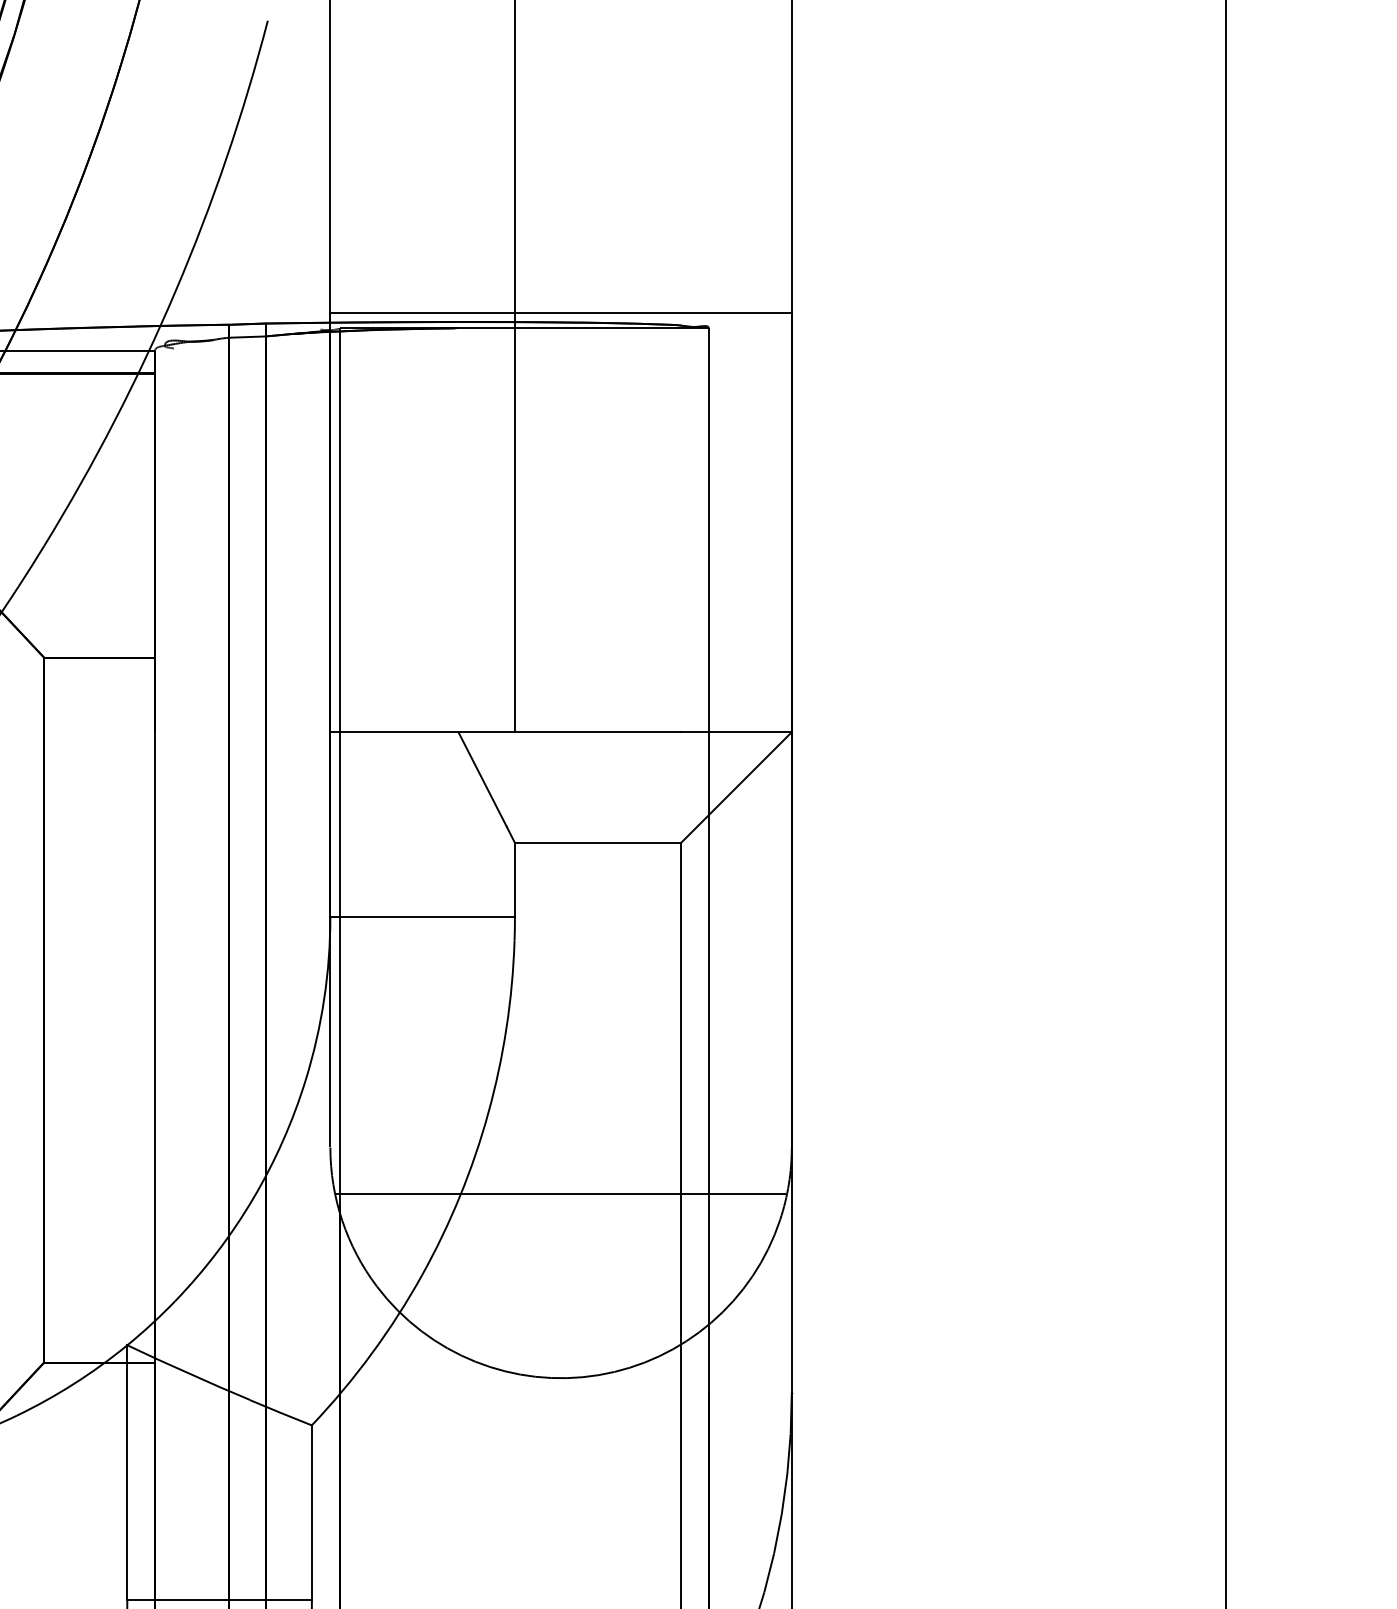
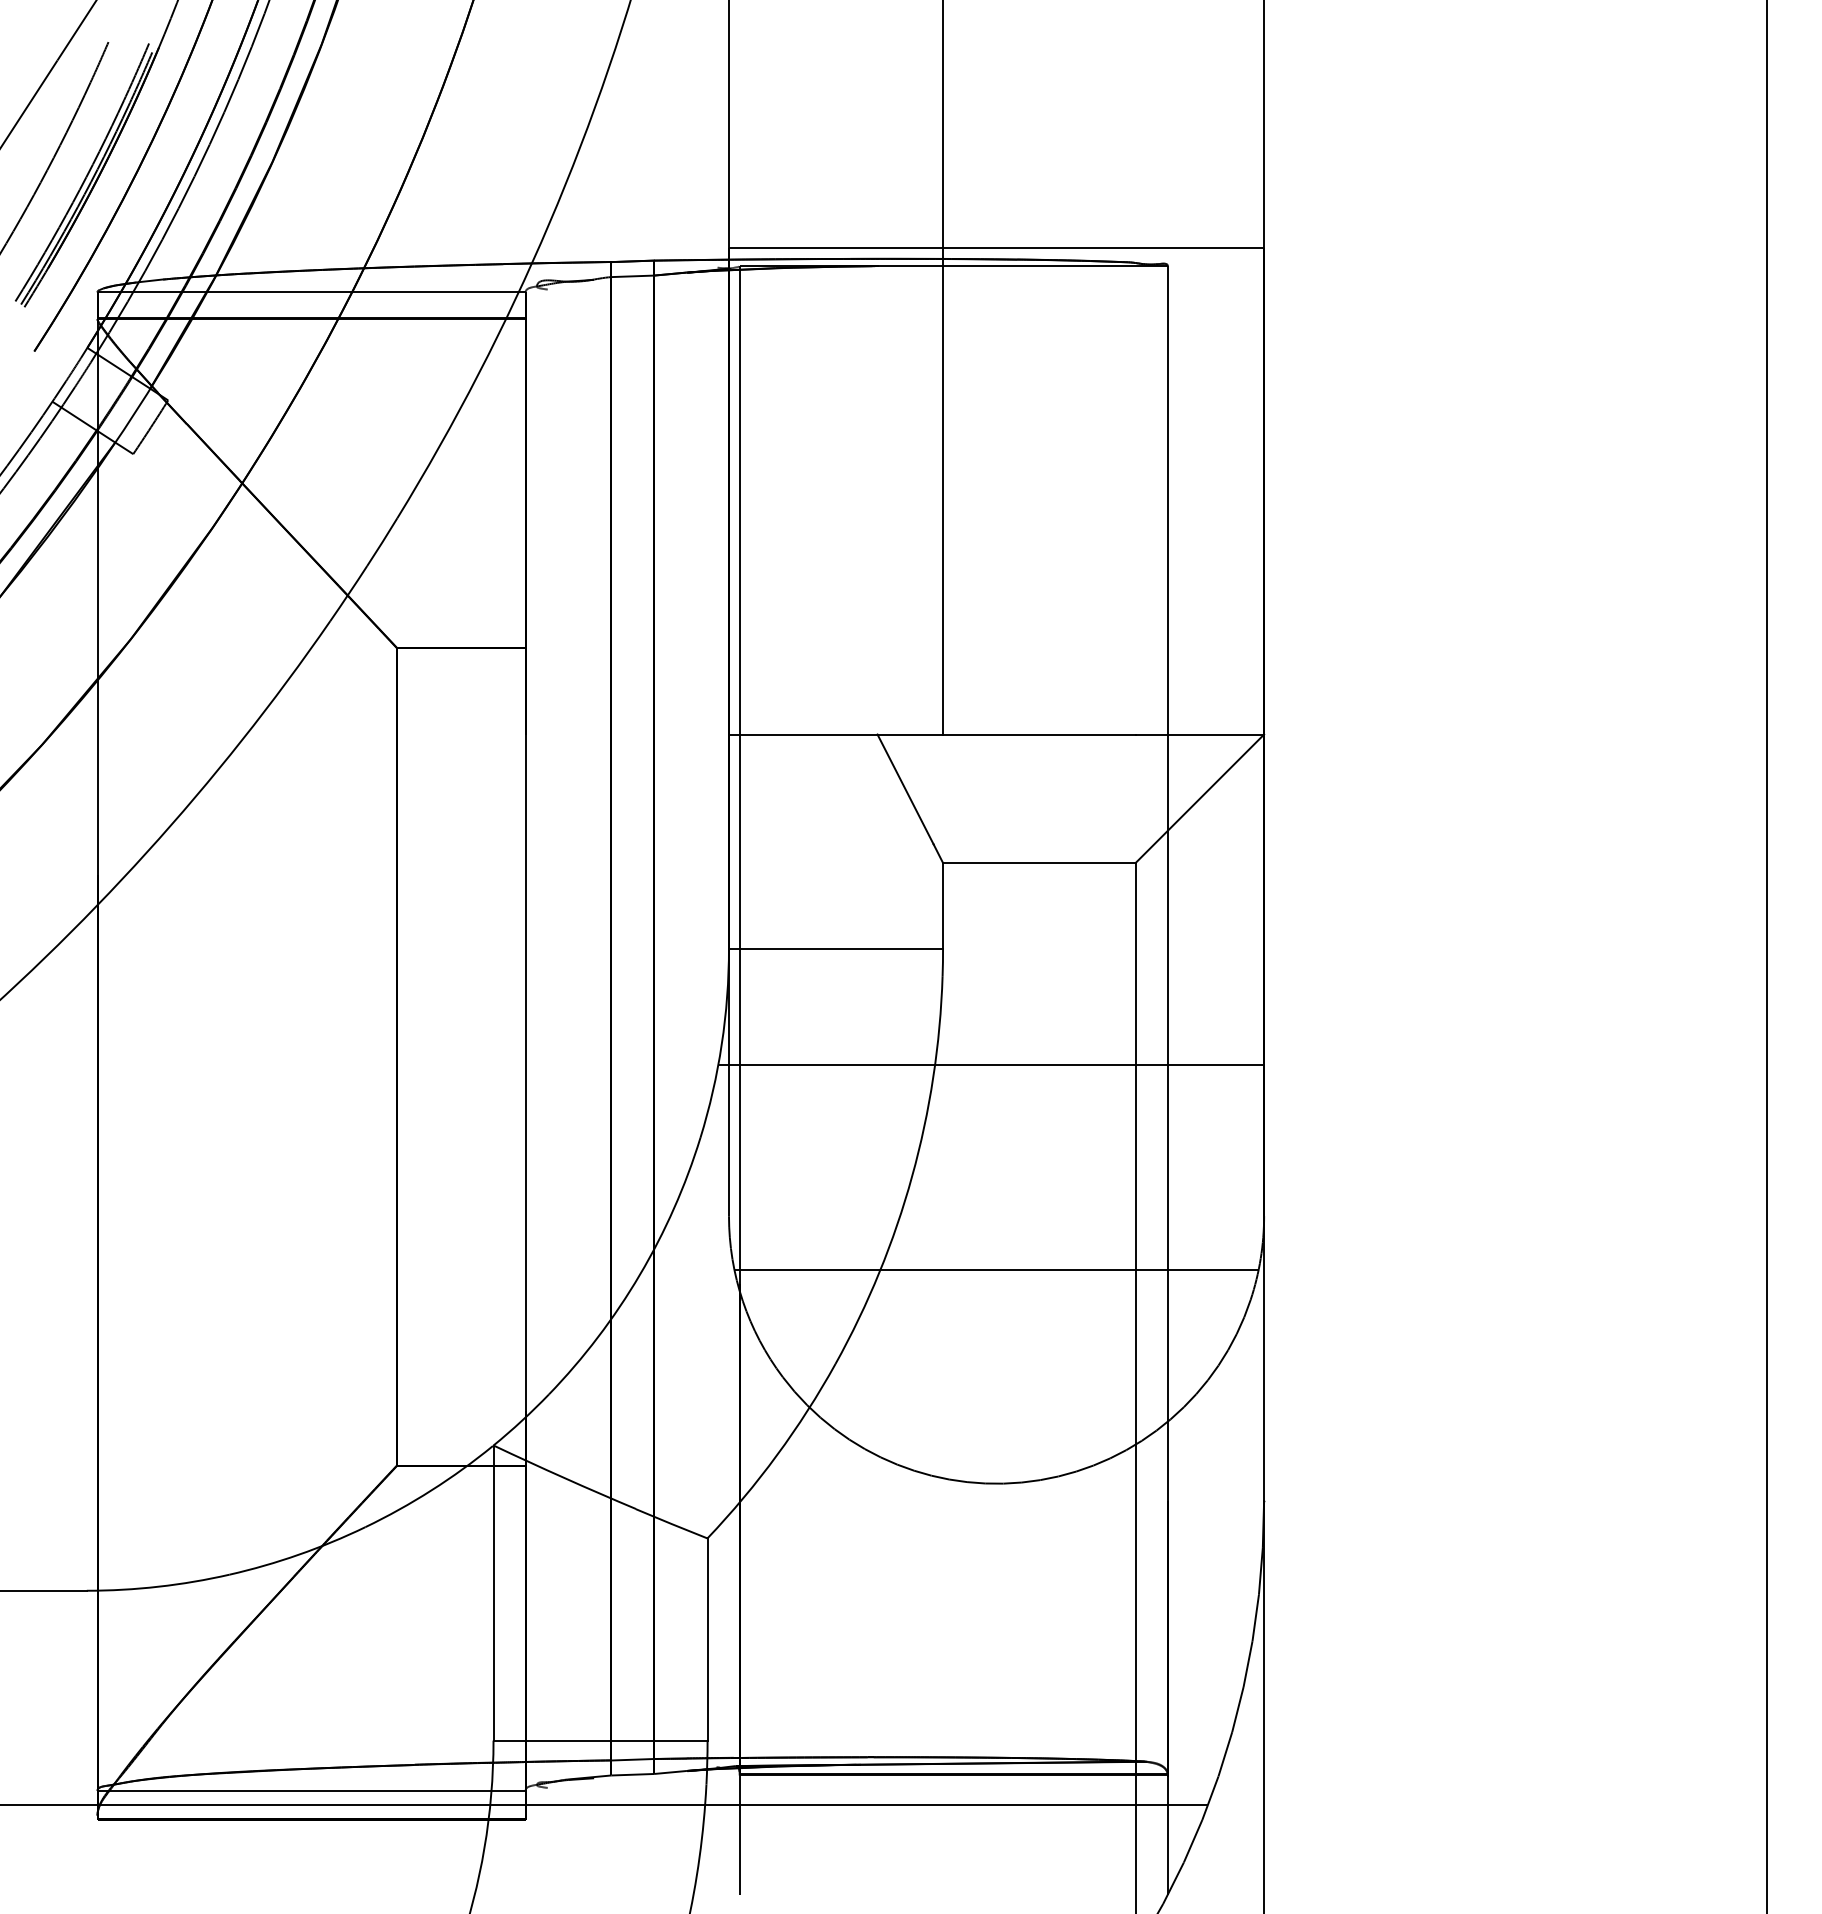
line: (556, 1017) -> (991, 1065), added

